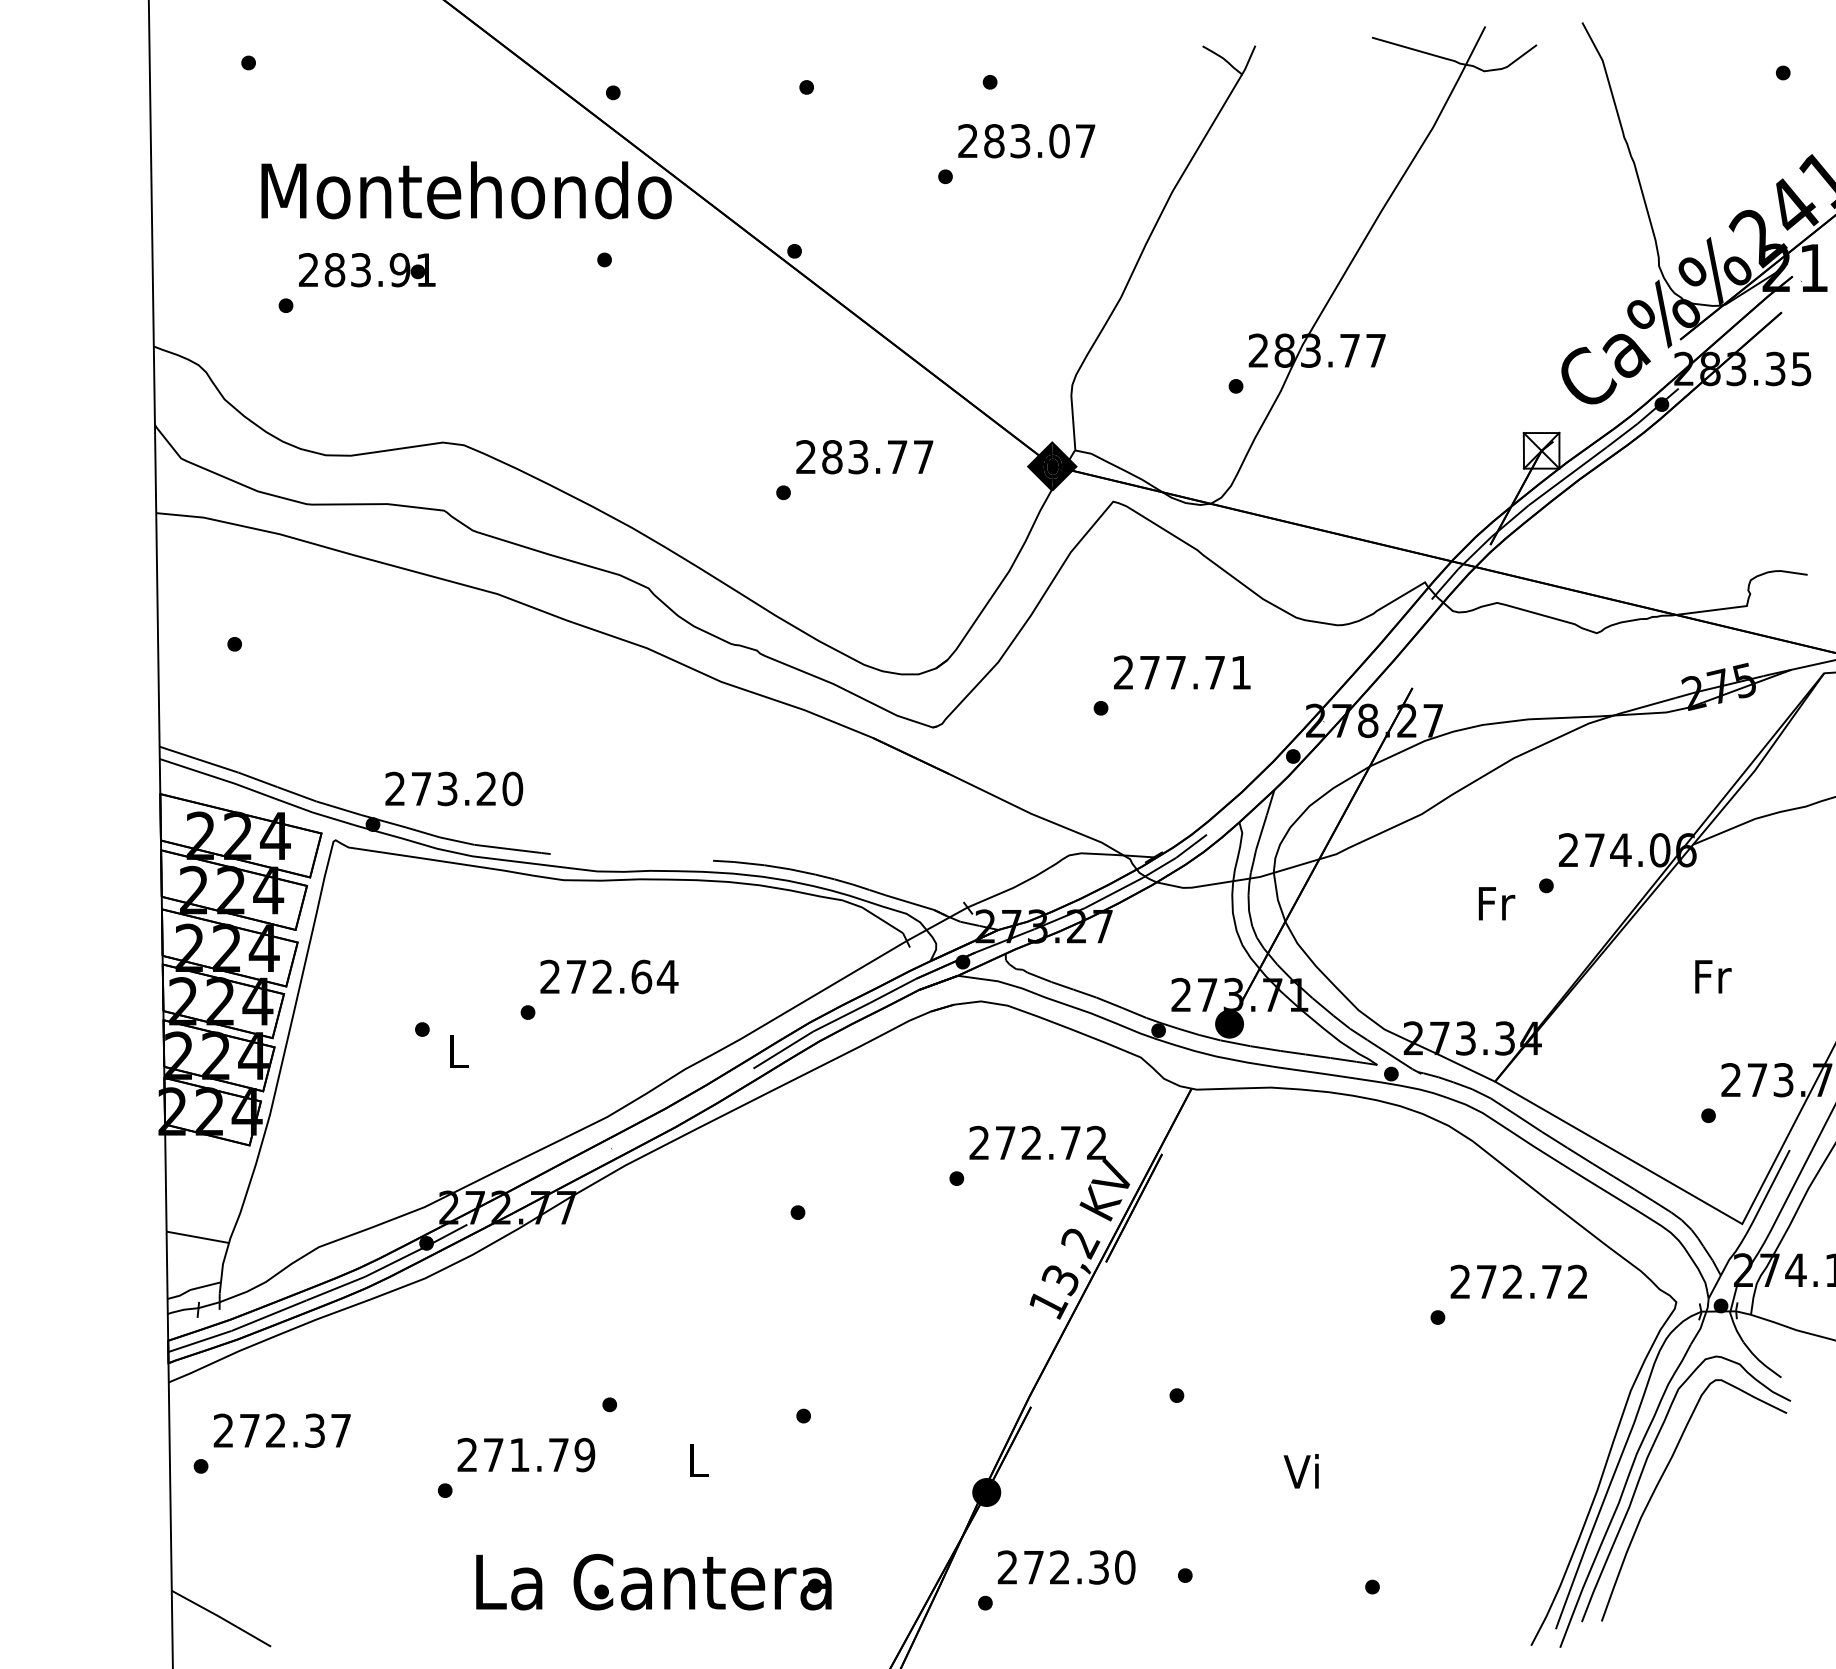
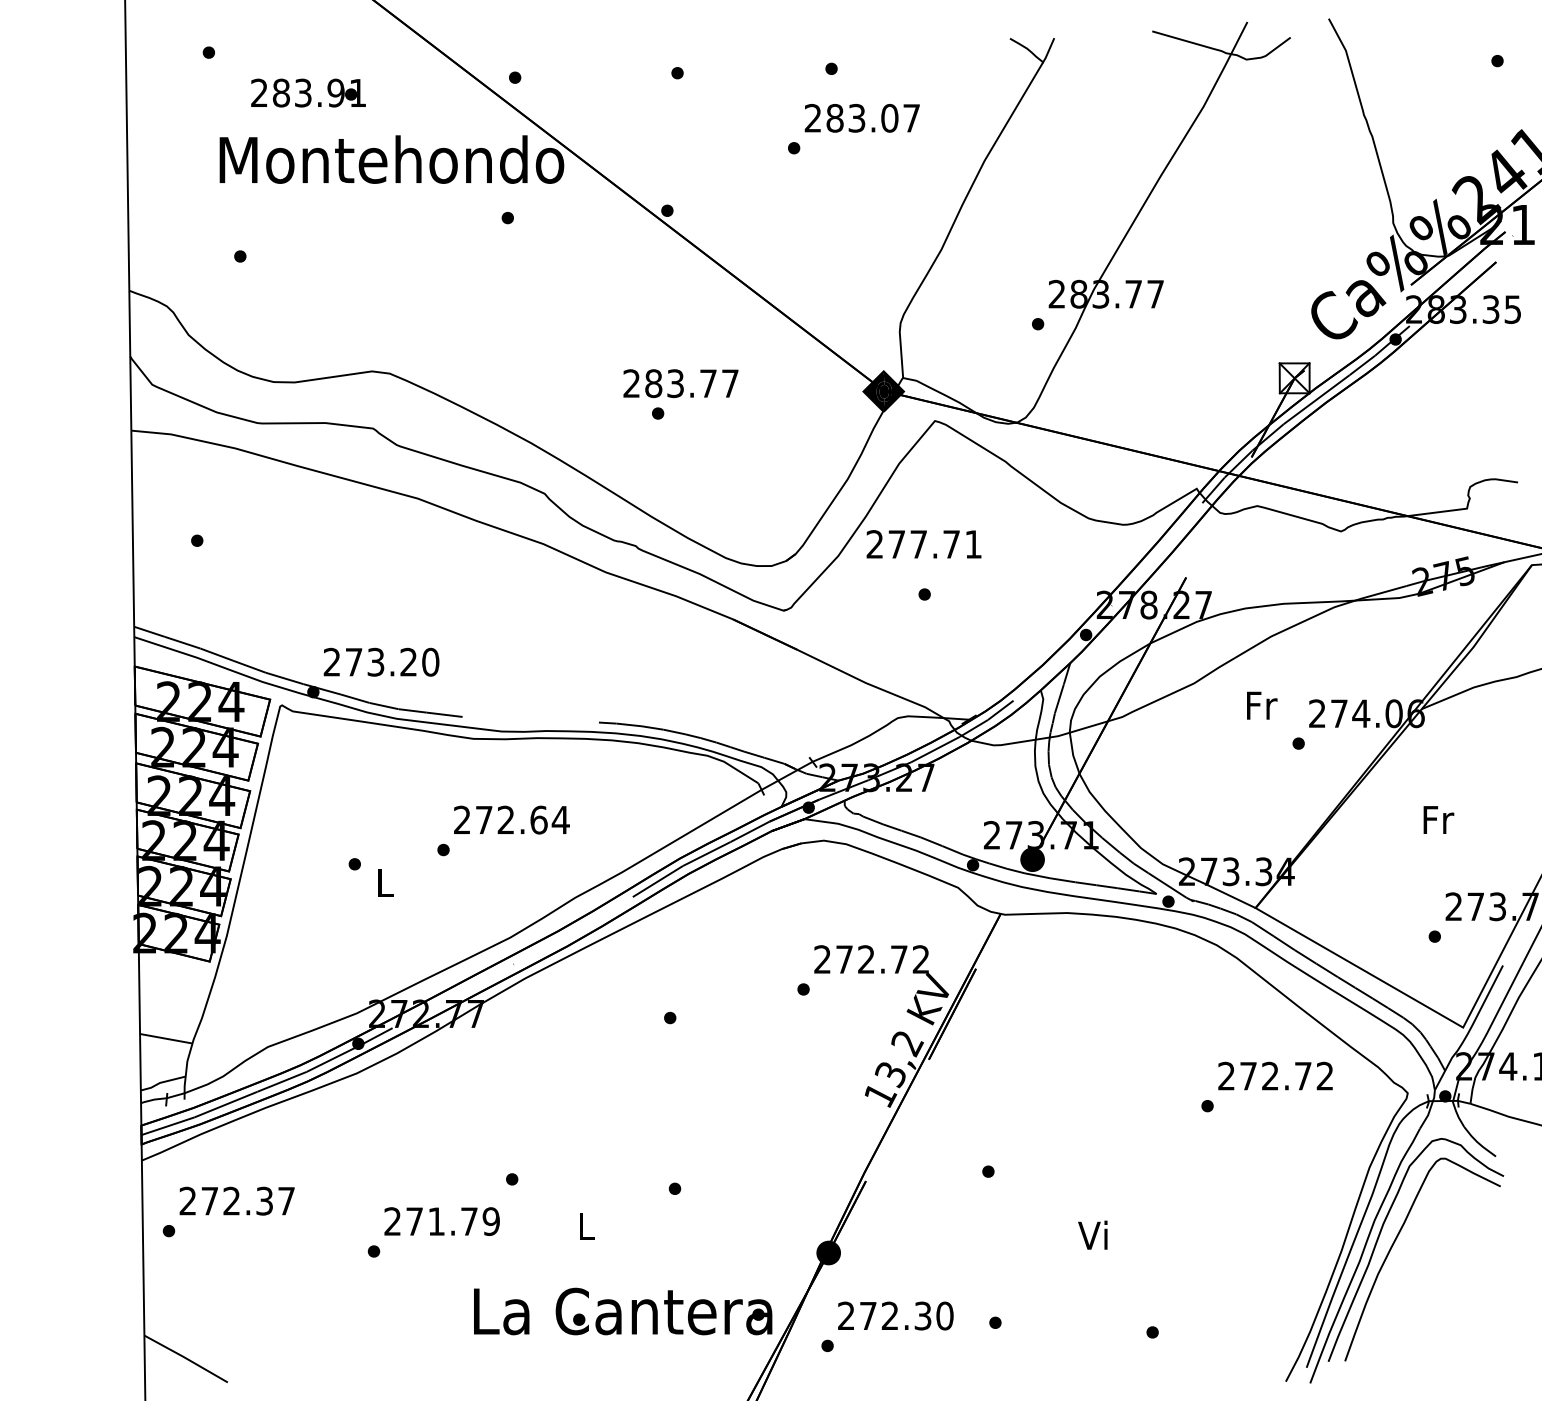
text: (367, 270) -> (308, 93), moved
text: (864, 457) -> (680, 383), moved
text: (1182, 672) -> (924, 544), moved
text: (1496, 903) -> (1261, 705), moved
text: (653, 1582) -> (622, 1311), moved

